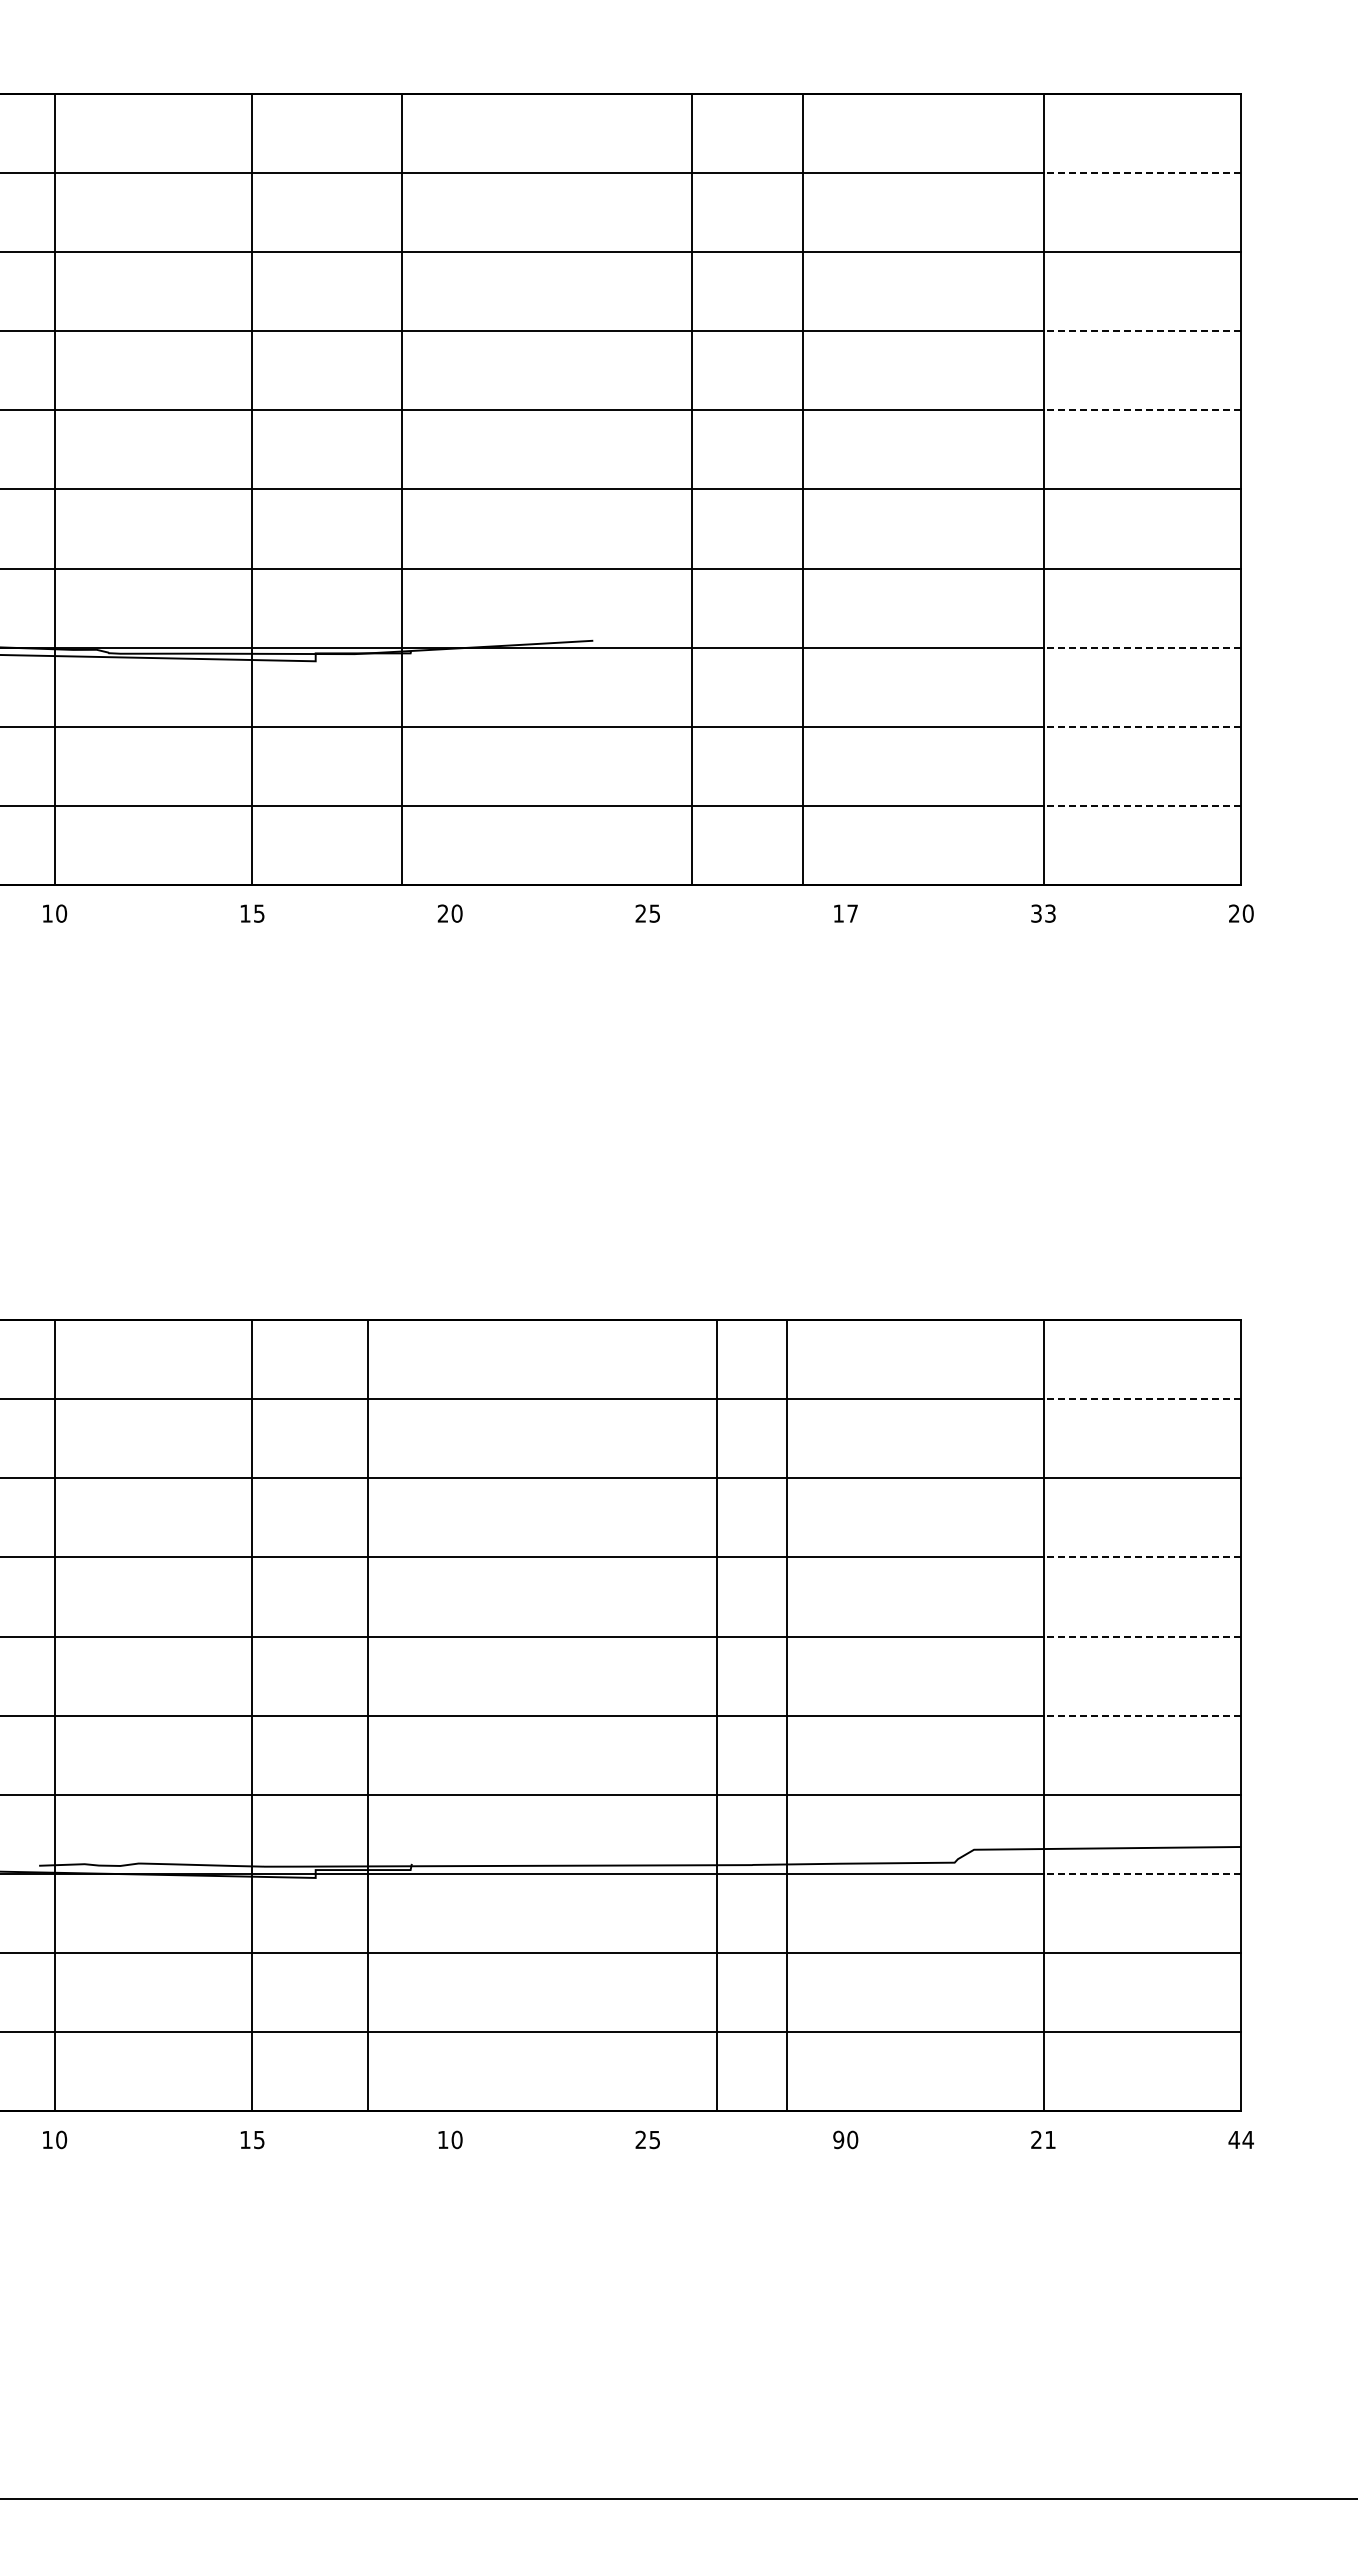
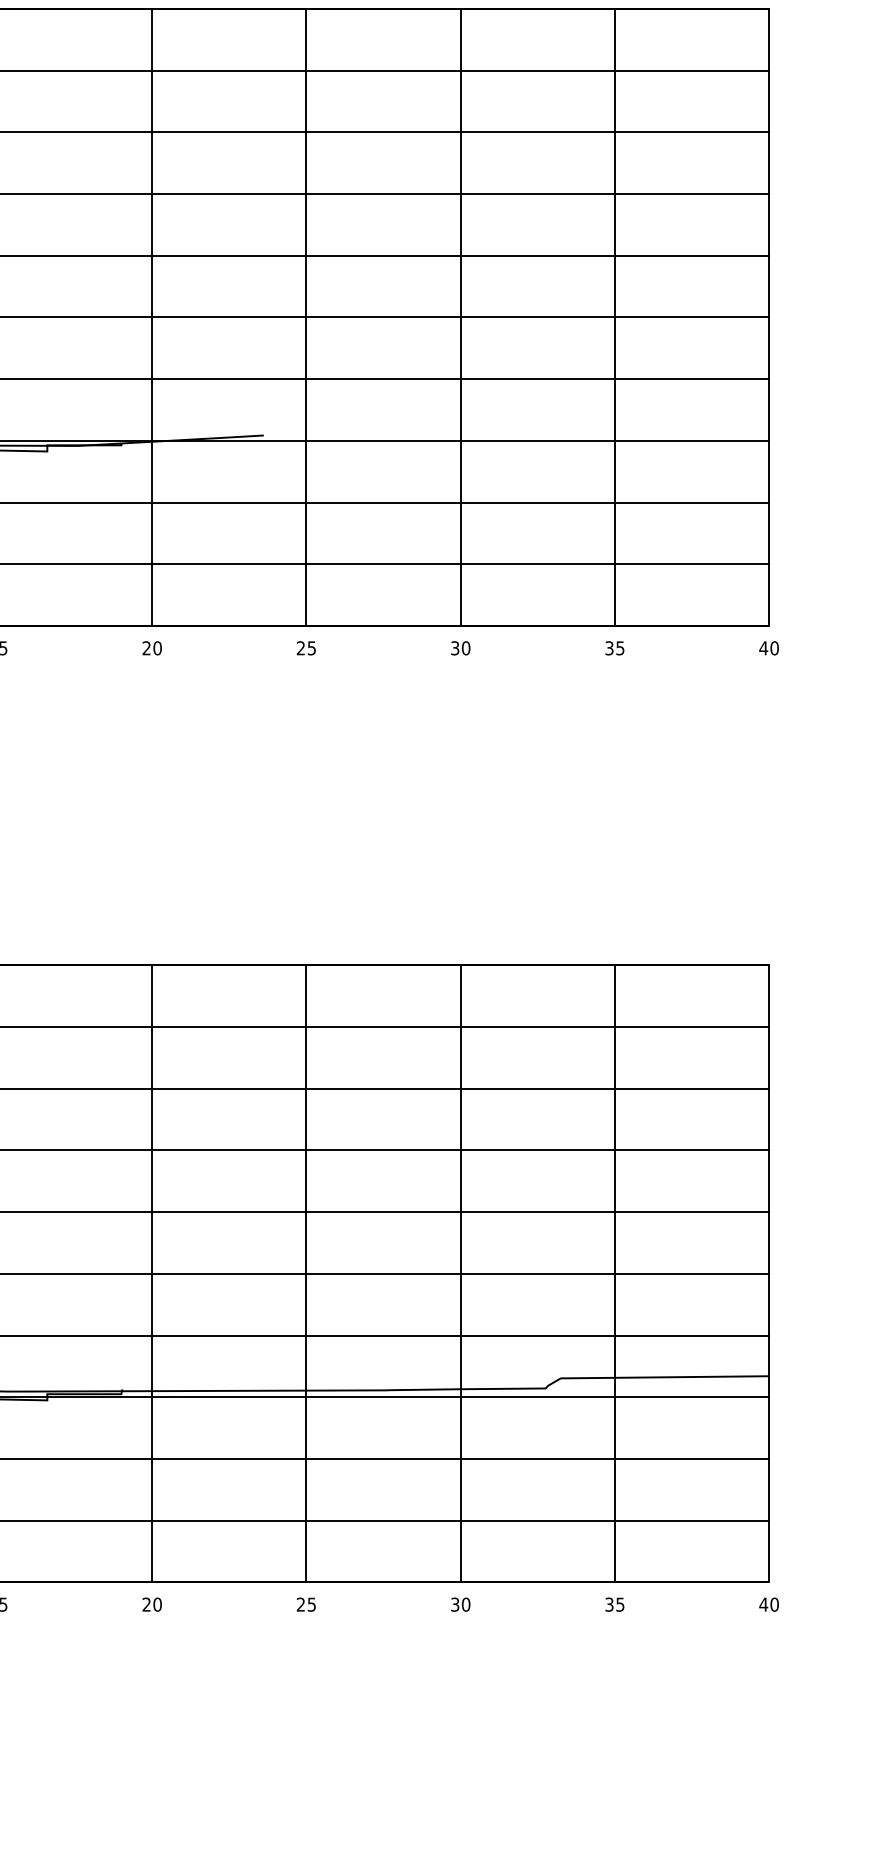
line: (1142, 172) -> (692, 70), dashed -> solid
line: (1142, 331) -> (692, 194), dashed -> solid
line: (1142, 410) -> (692, 255), dashed -> solid
line: (402, 489) -> (152, 317), moved
line: (691, 489) -> (306, 317), moved
line: (802, 489) -> (460, 317), moved
line: (1142, 647) -> (692, 440), dashed -> solid
line: (1142, 726) -> (692, 502), dashed -> solid
line: (1142, 805) -> (692, 563), dashed -> solid
text: (845, 913) -> (460, 648), 17 -> 30
text: (1050, 913) -> (620, 648), 33 -> 35
text: (1234, 913) -> (763, 648), 20 -> 40
line: (1142, 1399) -> (692, 1027), dashed -> solid
line: (1142, 1557) -> (692, 1150), dashed -> solid
line: (1142, 1636) -> (692, 1212), dashed -> solid
line: (368, 1715) -> (152, 1273), moved
line: (716, 1715) -> (306, 1273), moved
line: (786, 1715) -> (460, 1273), moved
line: (1142, 1715) -> (692, 1273), dashed -> solid
line: (1142, 1873) -> (692, 1396), dashed -> solid
text: (442, 2139) -> (146, 1604), 10 -> 20
text: (838, 2139) -> (455, 1604), 90 -> 30
text: (1248, 2139) -> (774, 1604), 44 -> 40
text: (1043, 2140) -> (614, 1605), 21 -> 35

